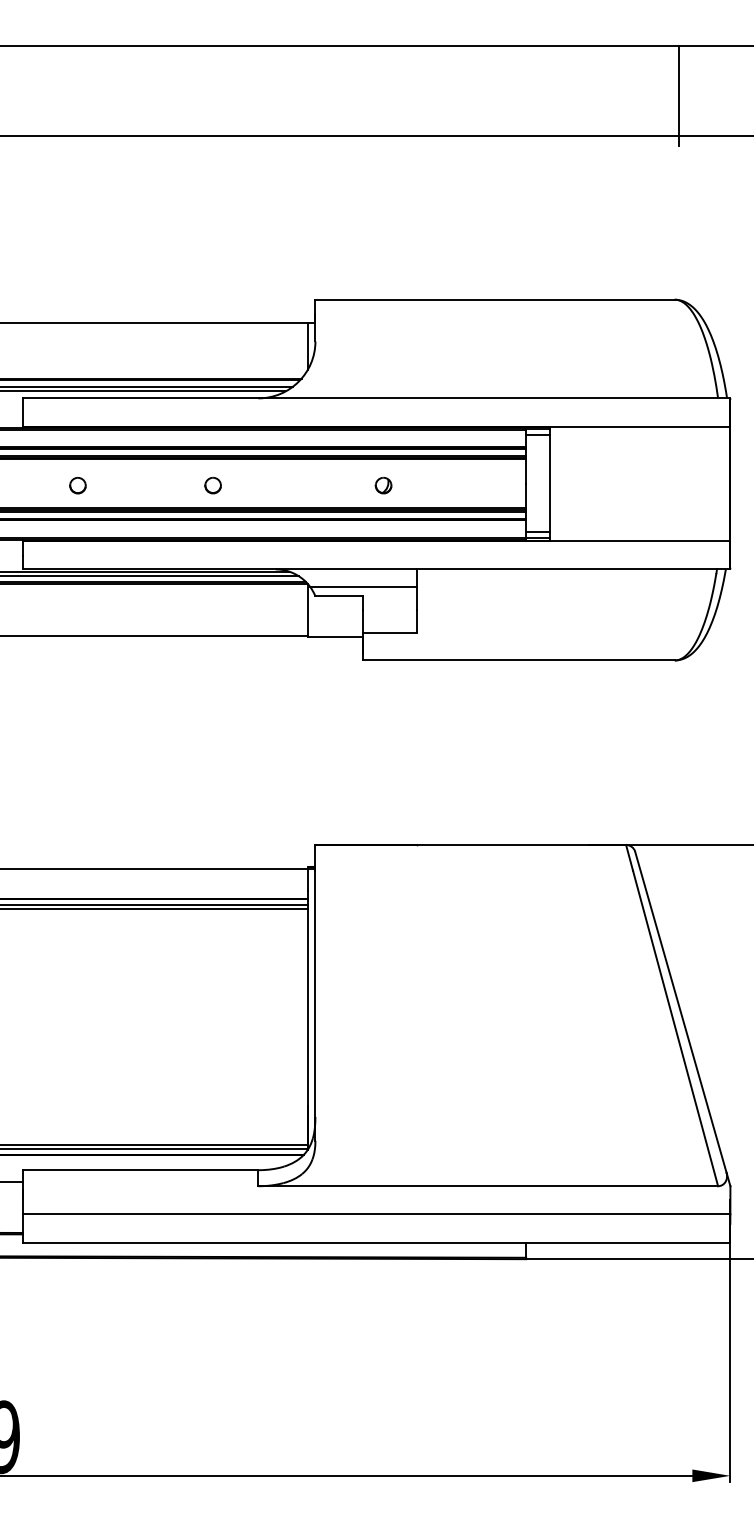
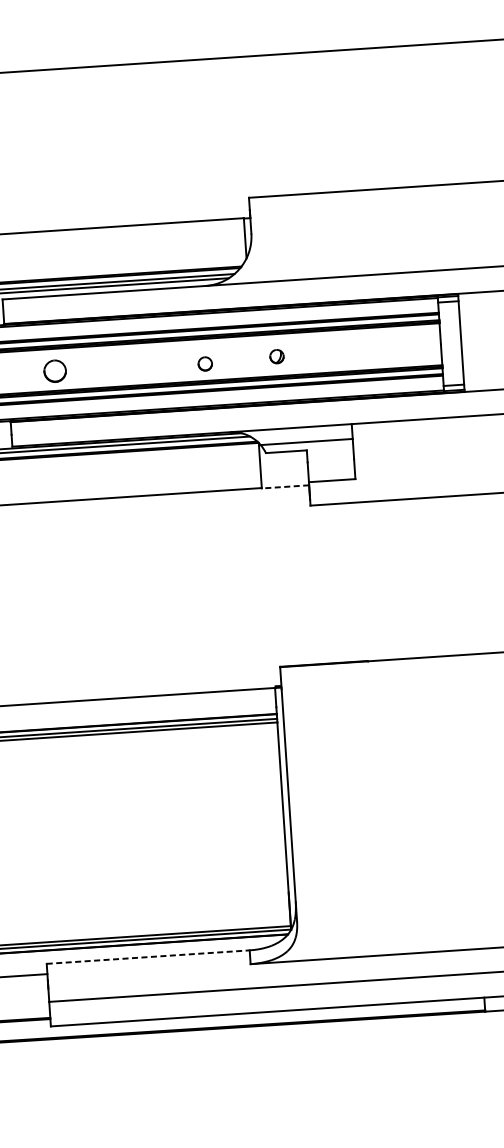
part: (77, 485) -> (54, 371), size x1.6
part: (212, 485) -> (204, 363), moved
part: (383, 485) -> (276, 356), moved
line: (335, 636) -> (285, 486), solid -> dashed
line: (140, 1170) -> (148, 957), solid -> dashed

